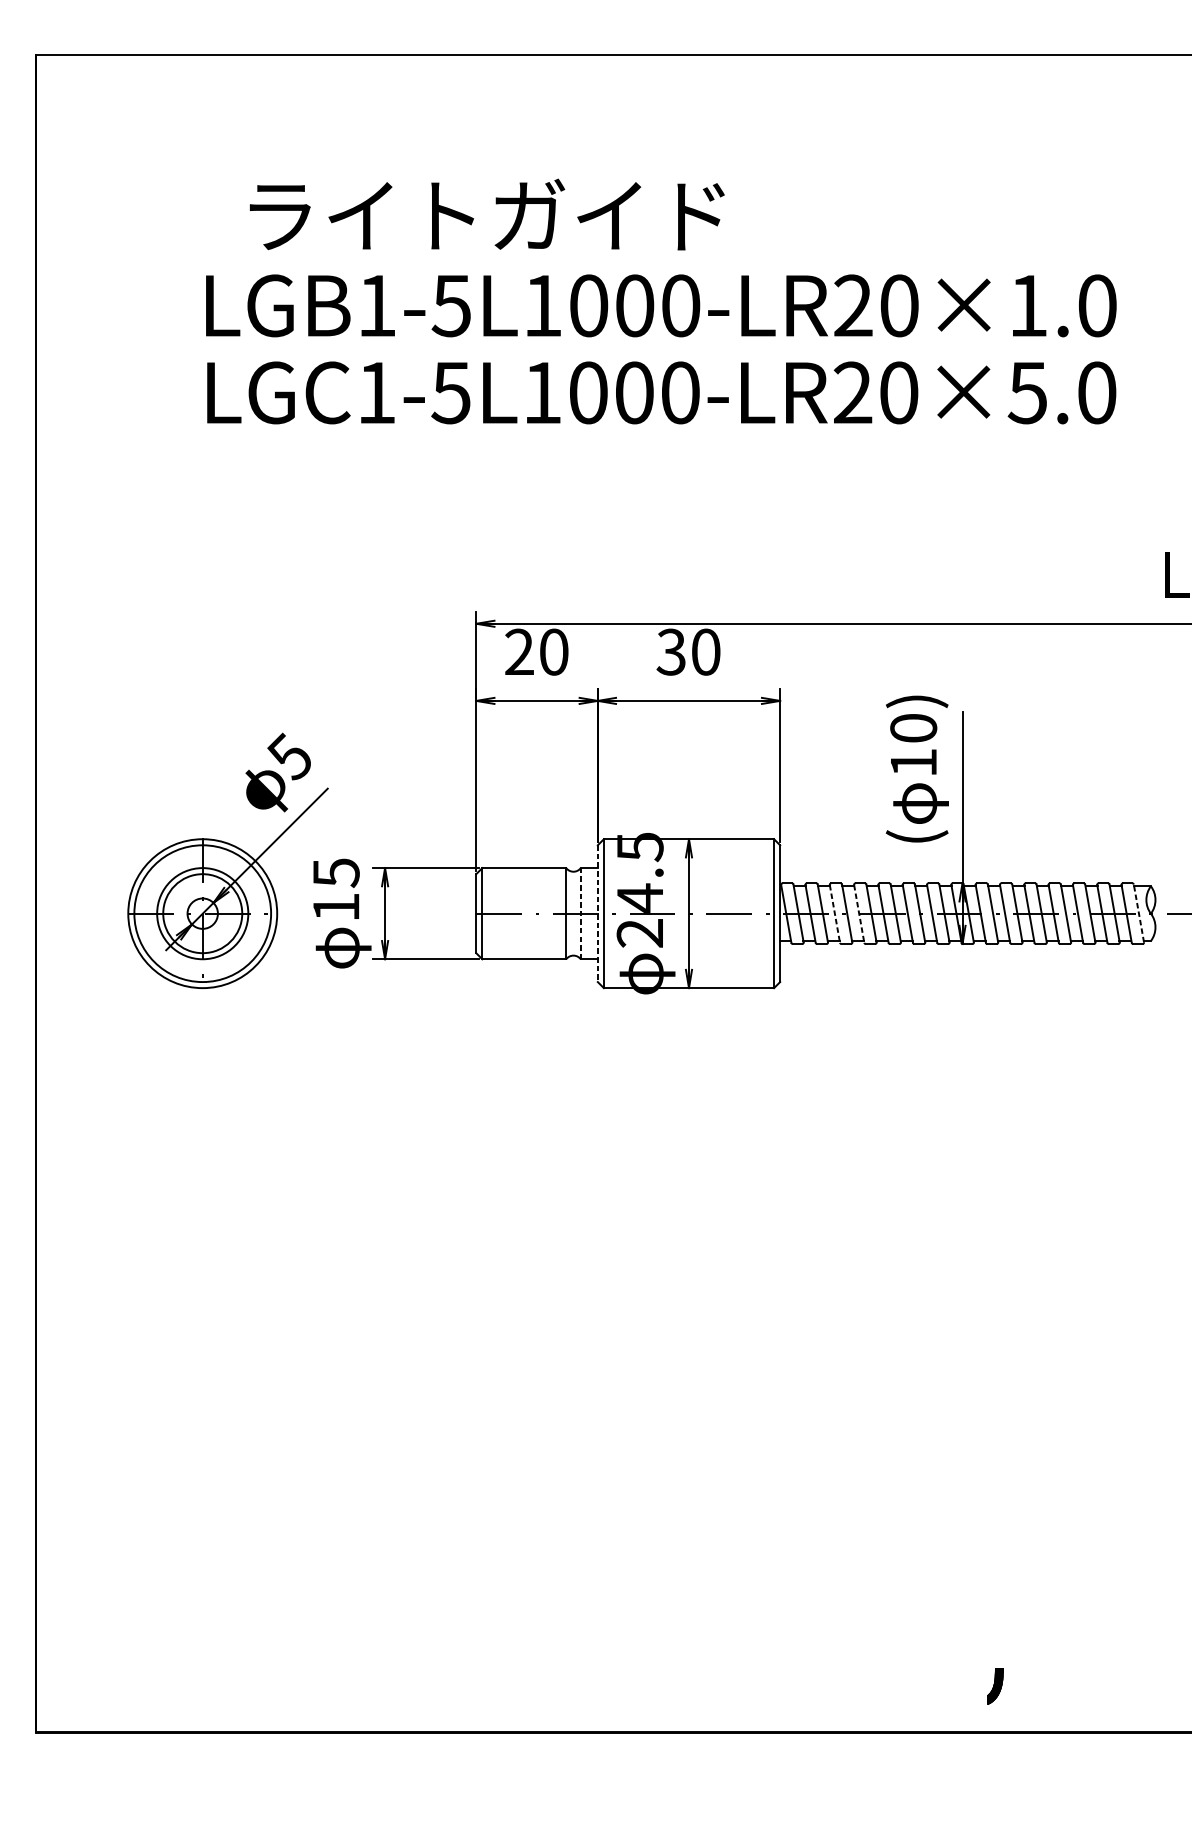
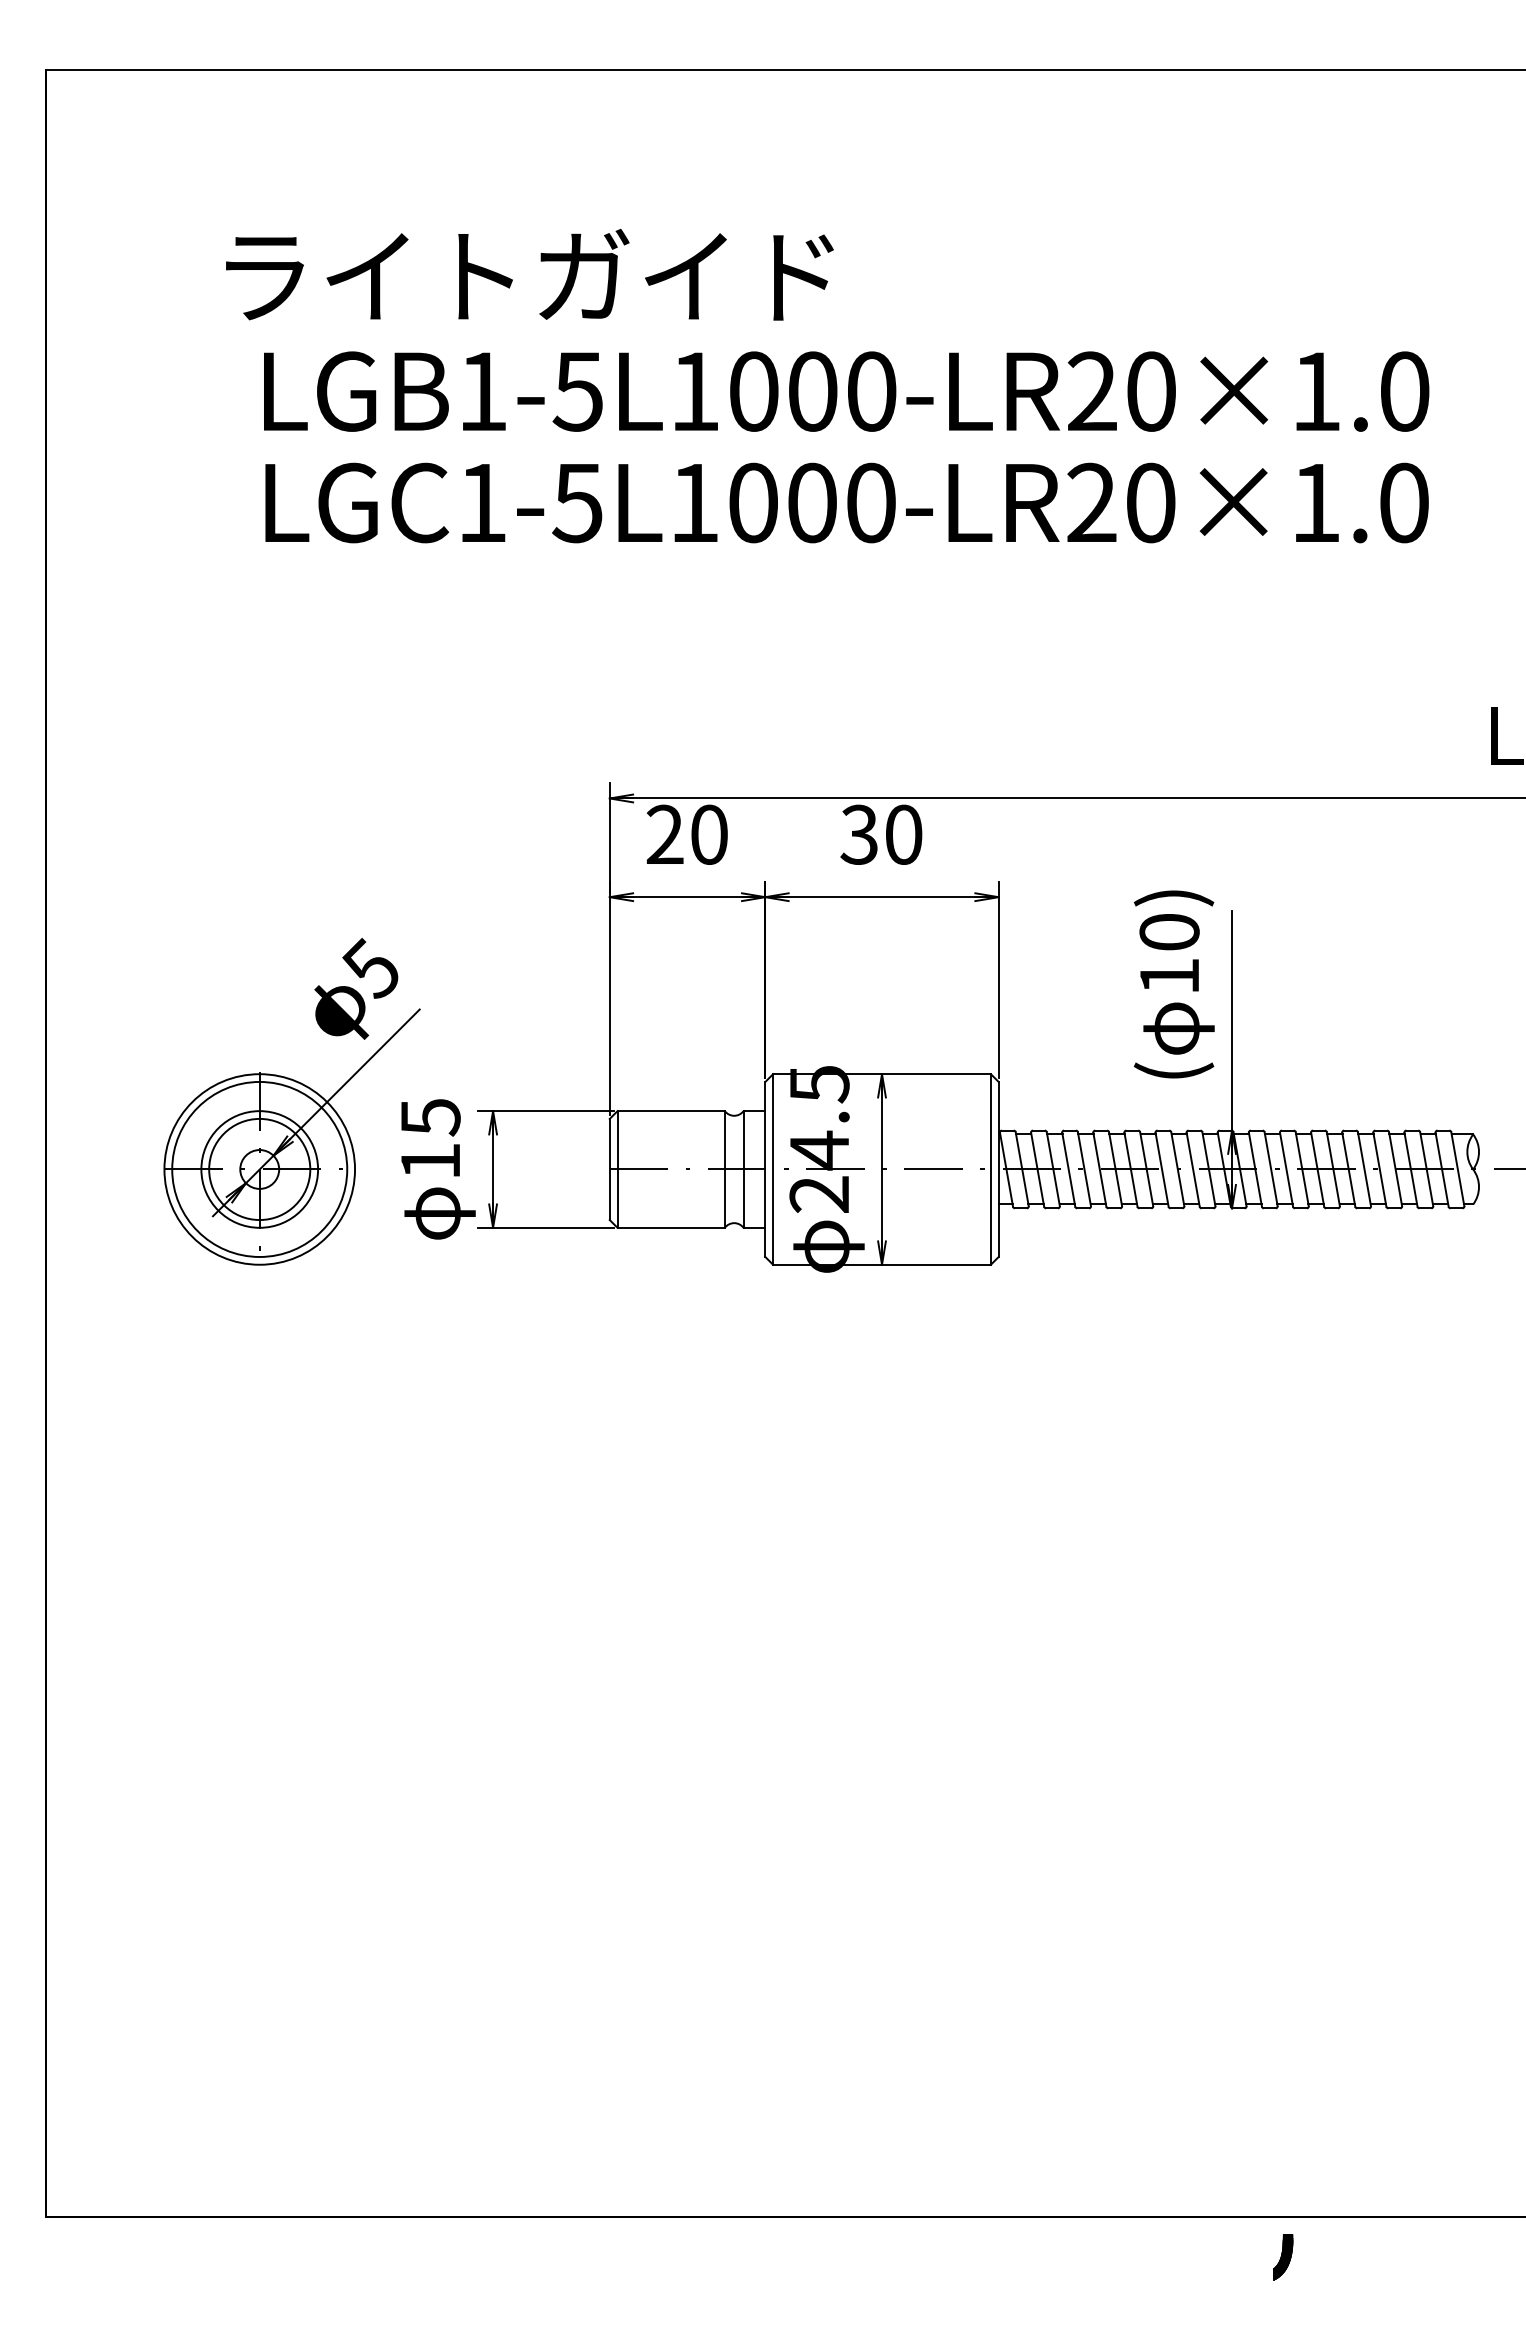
text: (486, 214) -> (529, 274), moved
text: (1026, 393) -> (1314, 503), LGC1-5L1000-LR20×5.0 -> LGC1-5L1000-LR20×1.0
line: (580, 912) -> (743, 1168), dashed -> solid
line: (597, 913) -> (765, 1169), dashed -> solid
line: (834, 913) -> (1068, 1169), dashed -> solid
line: (858, 913) -> (1099, 1169), dashed -> solid
line: (1138, 913) -> (1457, 1169), dashed -> solid
part: (995, 1686) -> (1283, 2257), moved

